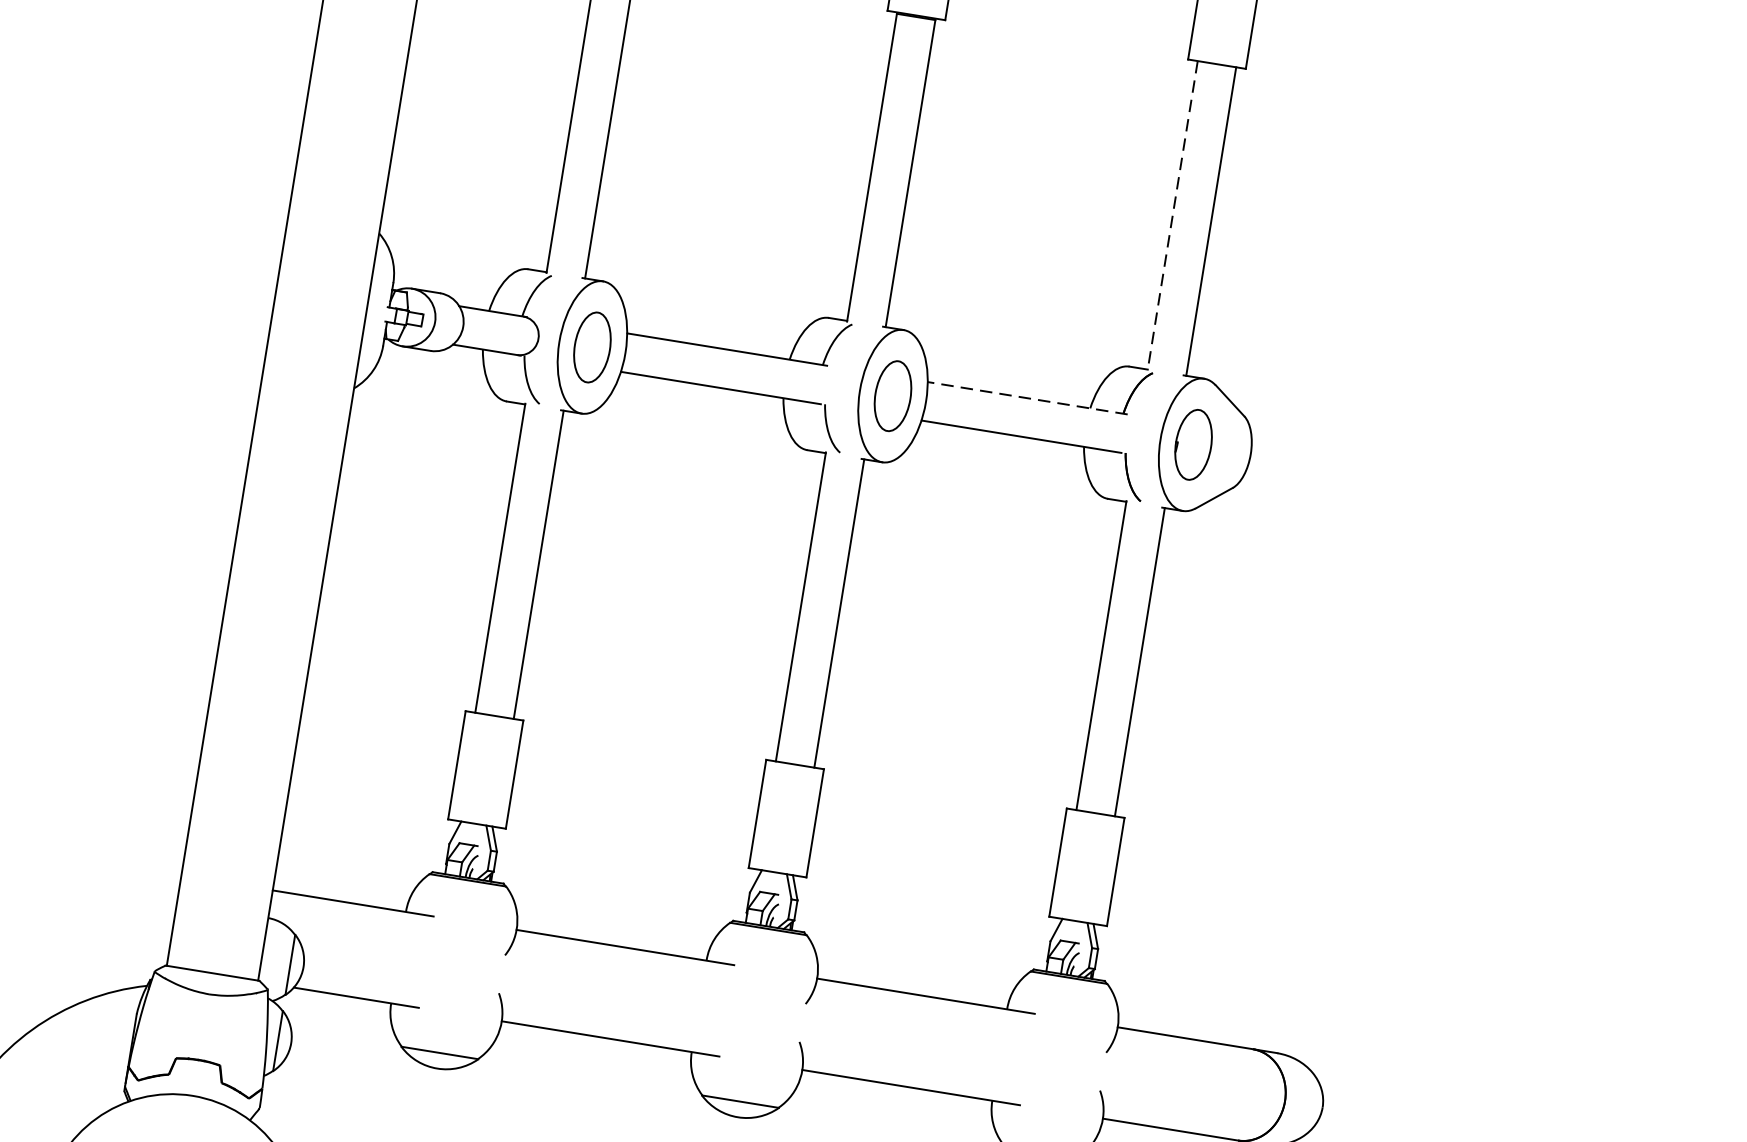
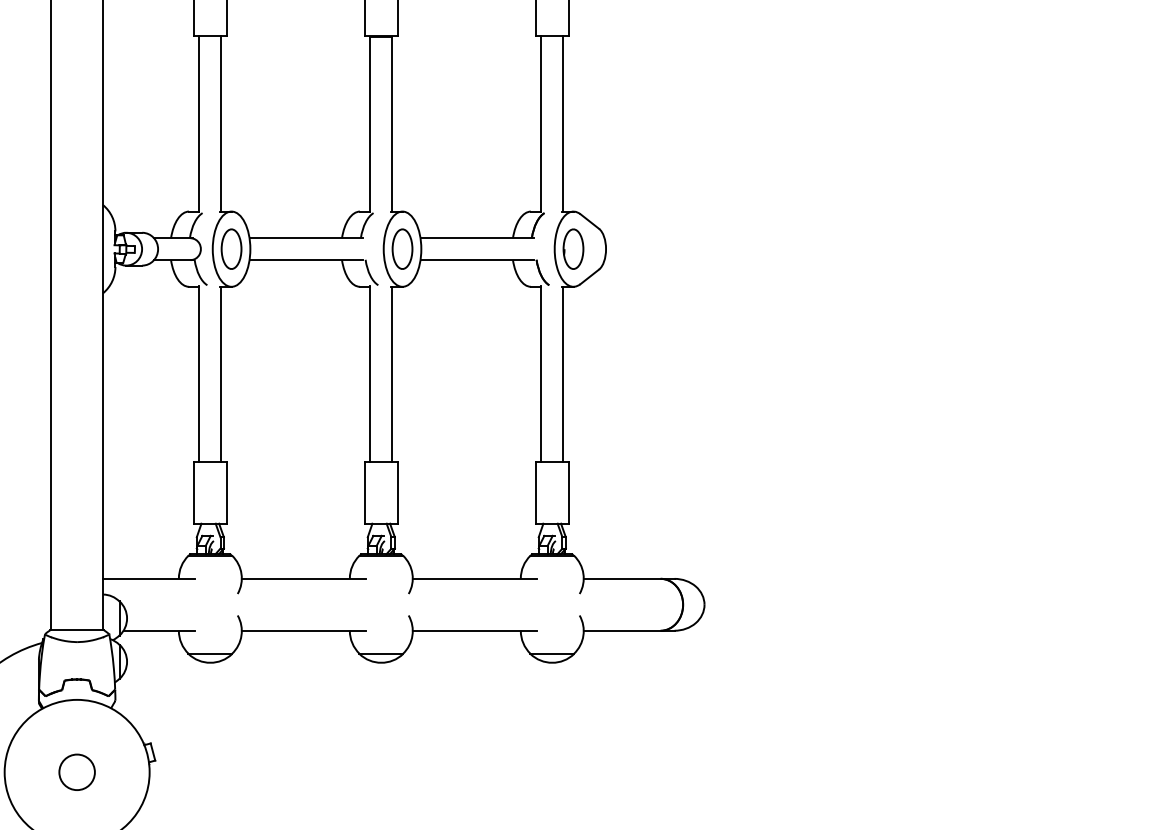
line: (1172, 216) -> (541, 124), dashed -> solid
line: (1027, 398) -> (477, 238), dashed -> solid

